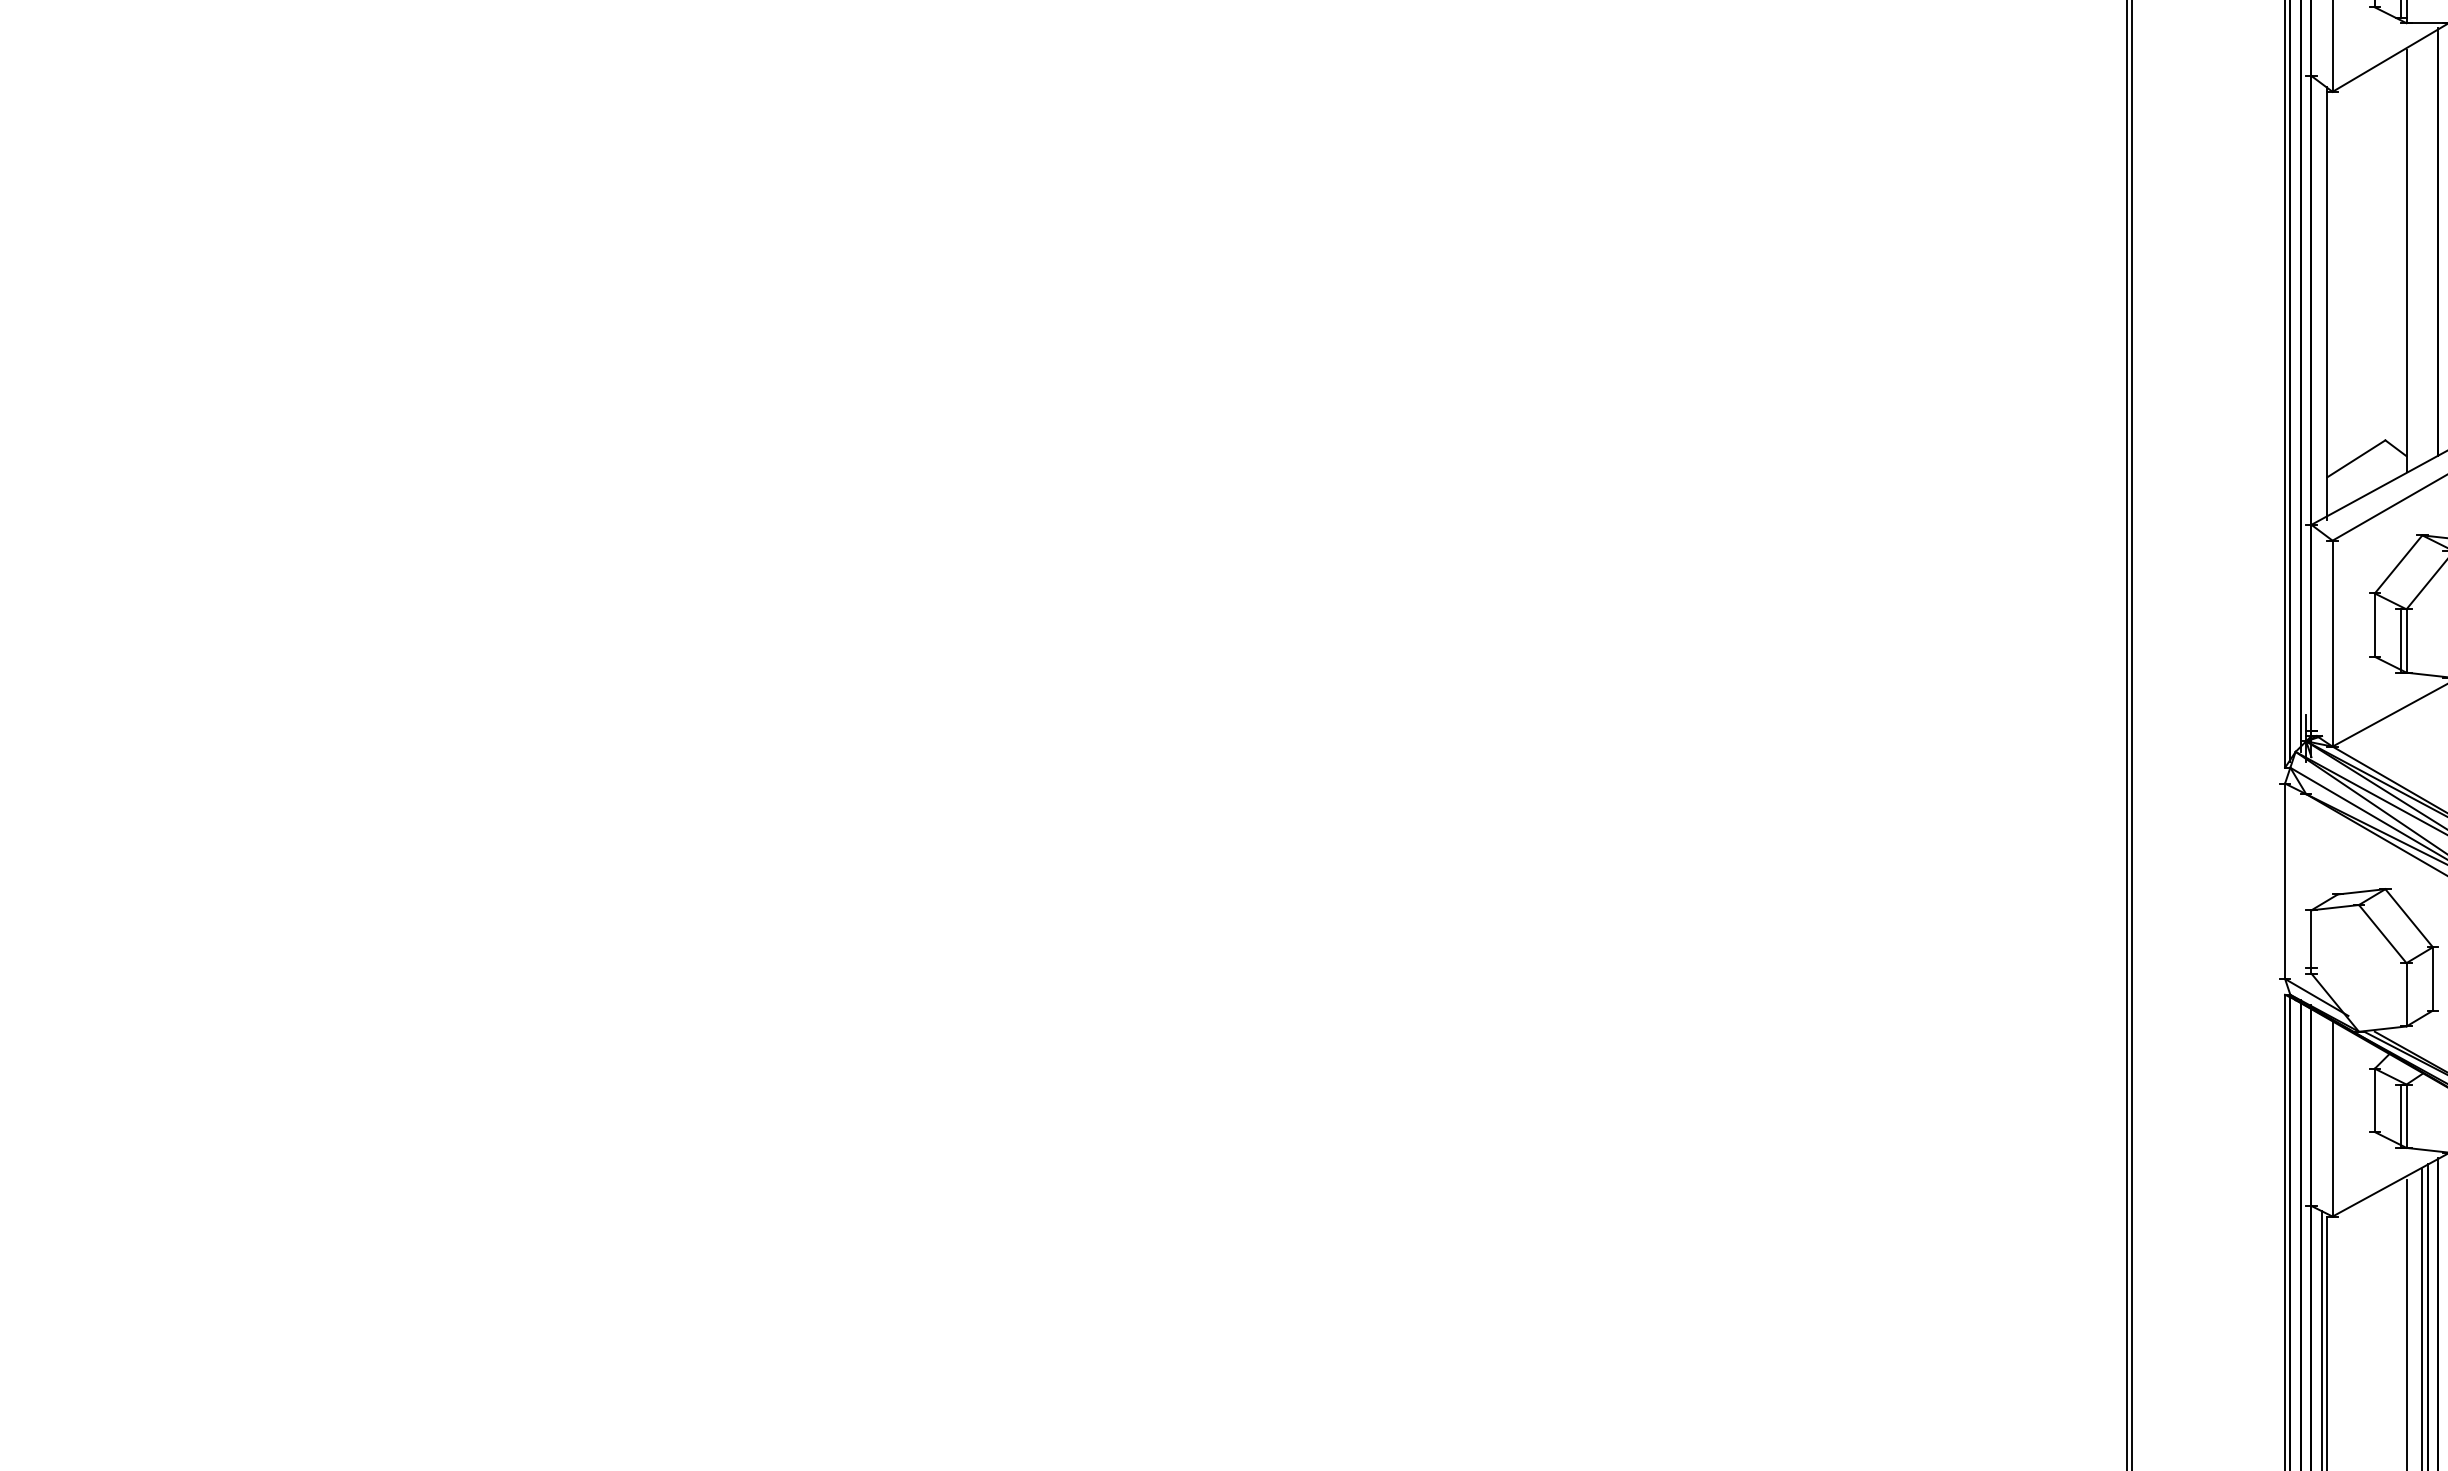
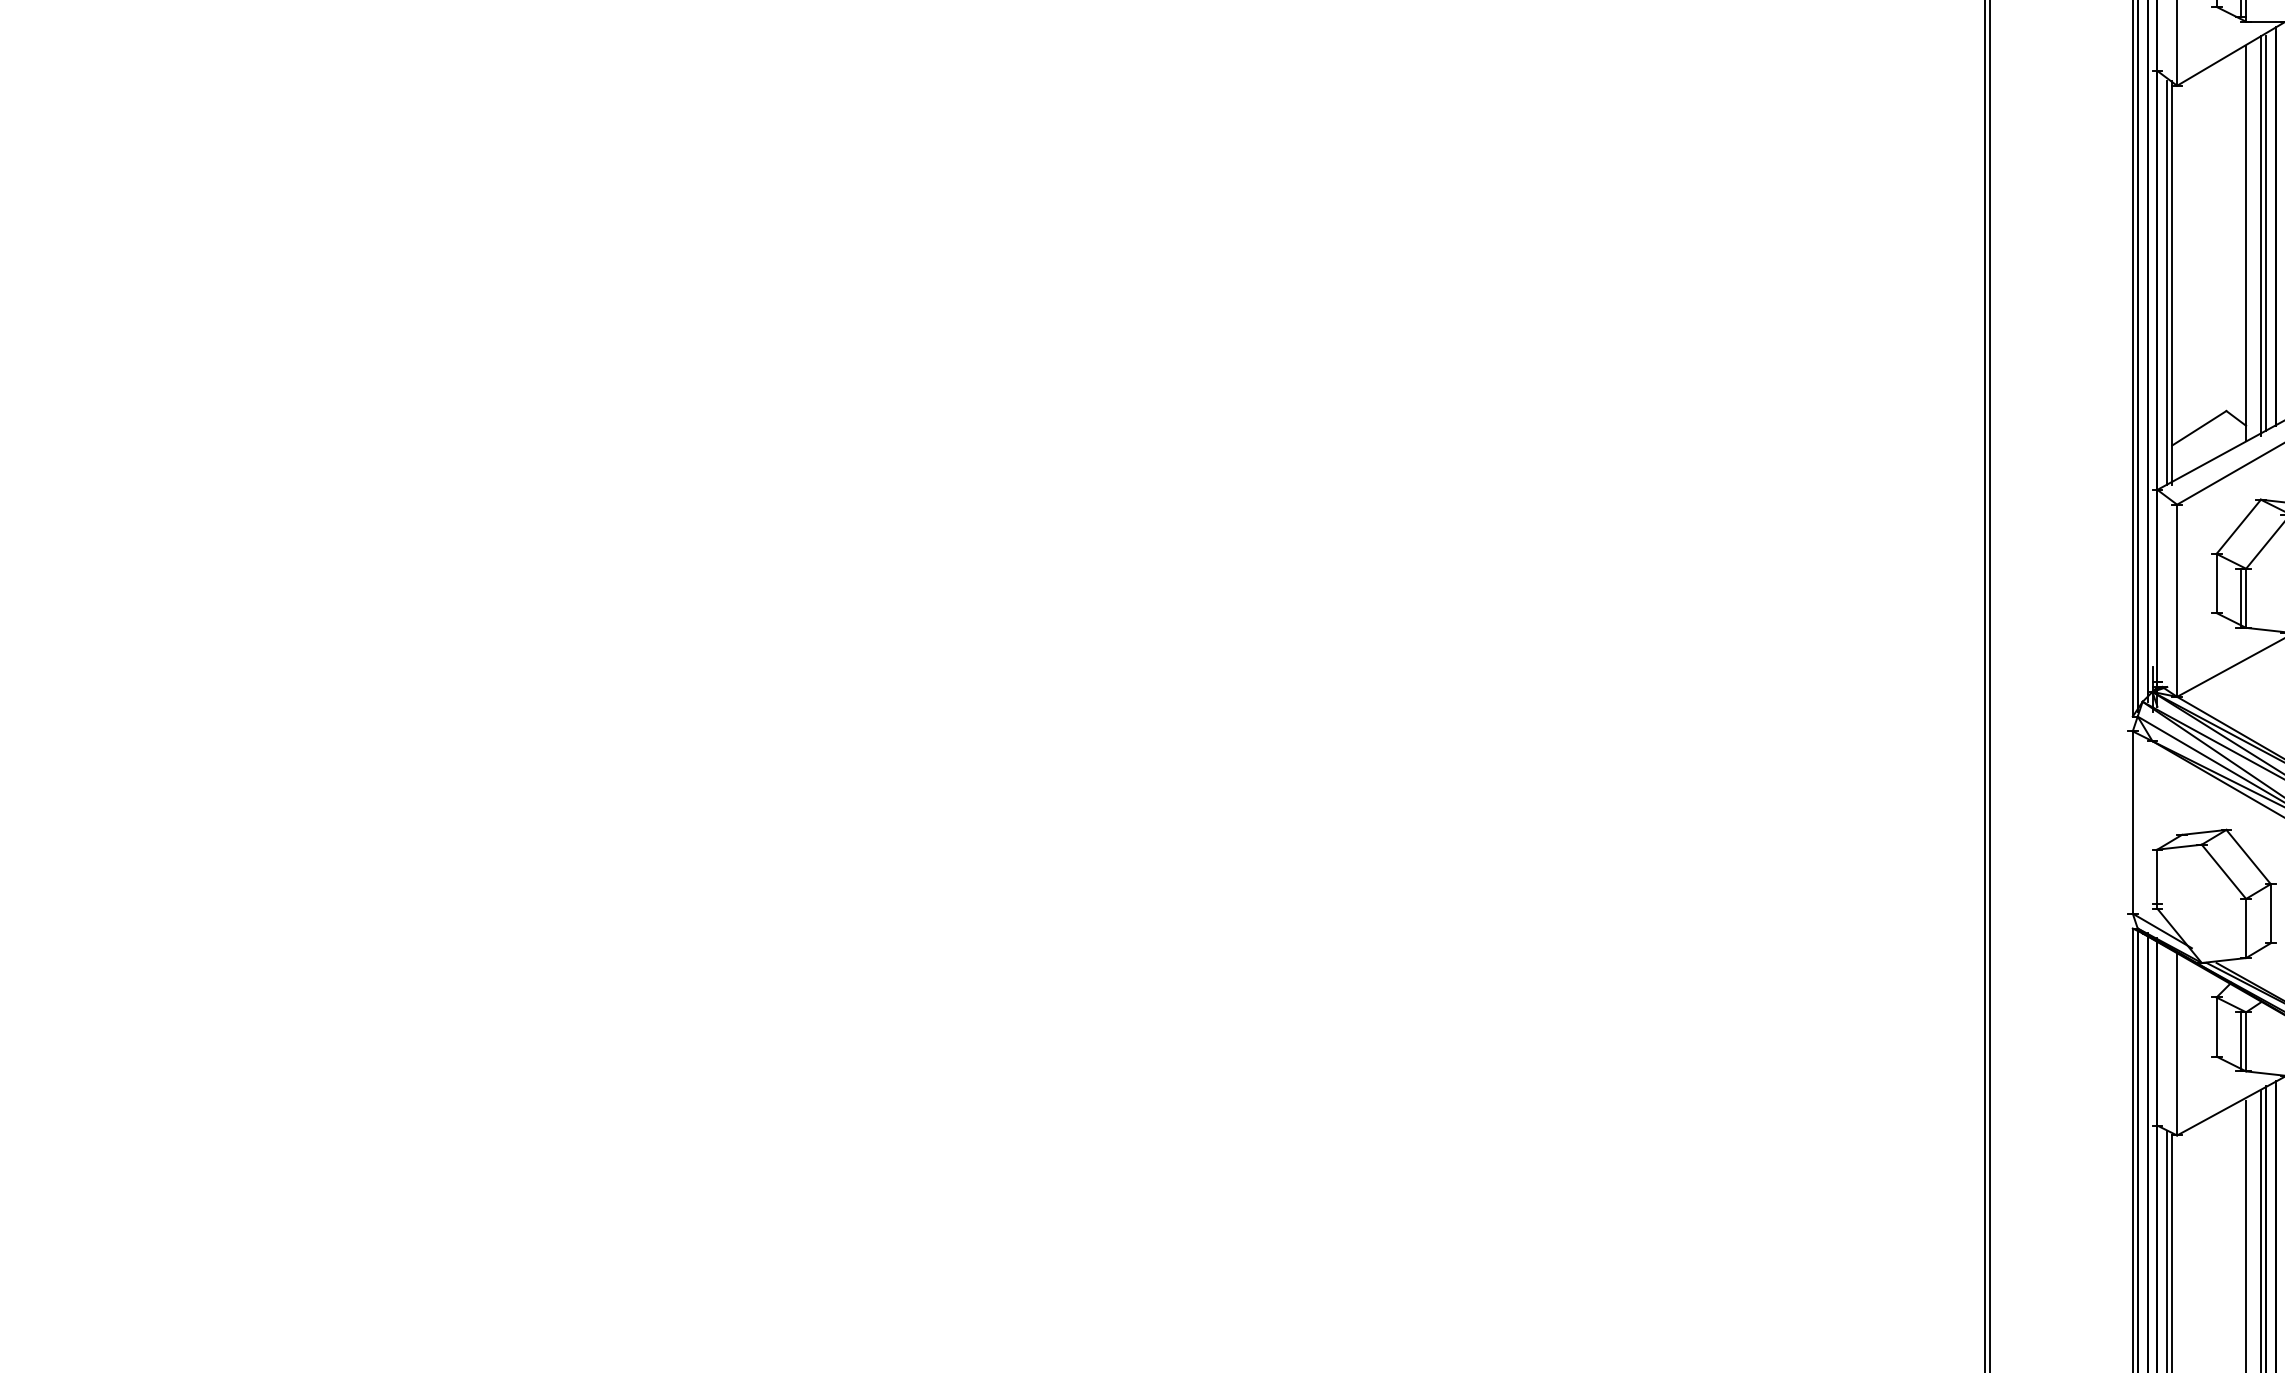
line: (2427, 250) -> (2265, 233), added
line: (2422, 252) -> (2261, 235), added
line: (2322, 302) -> (2167, 282), added

